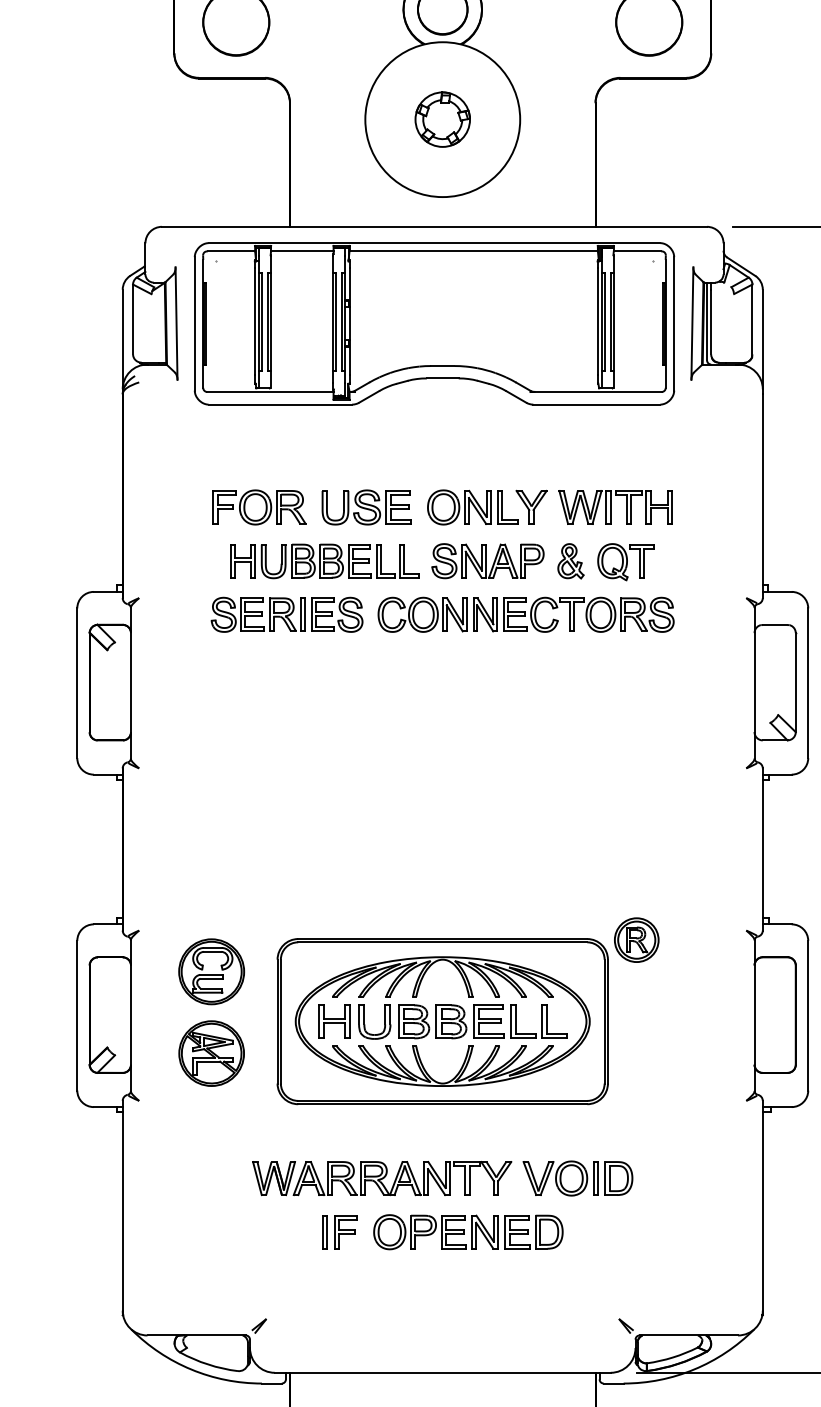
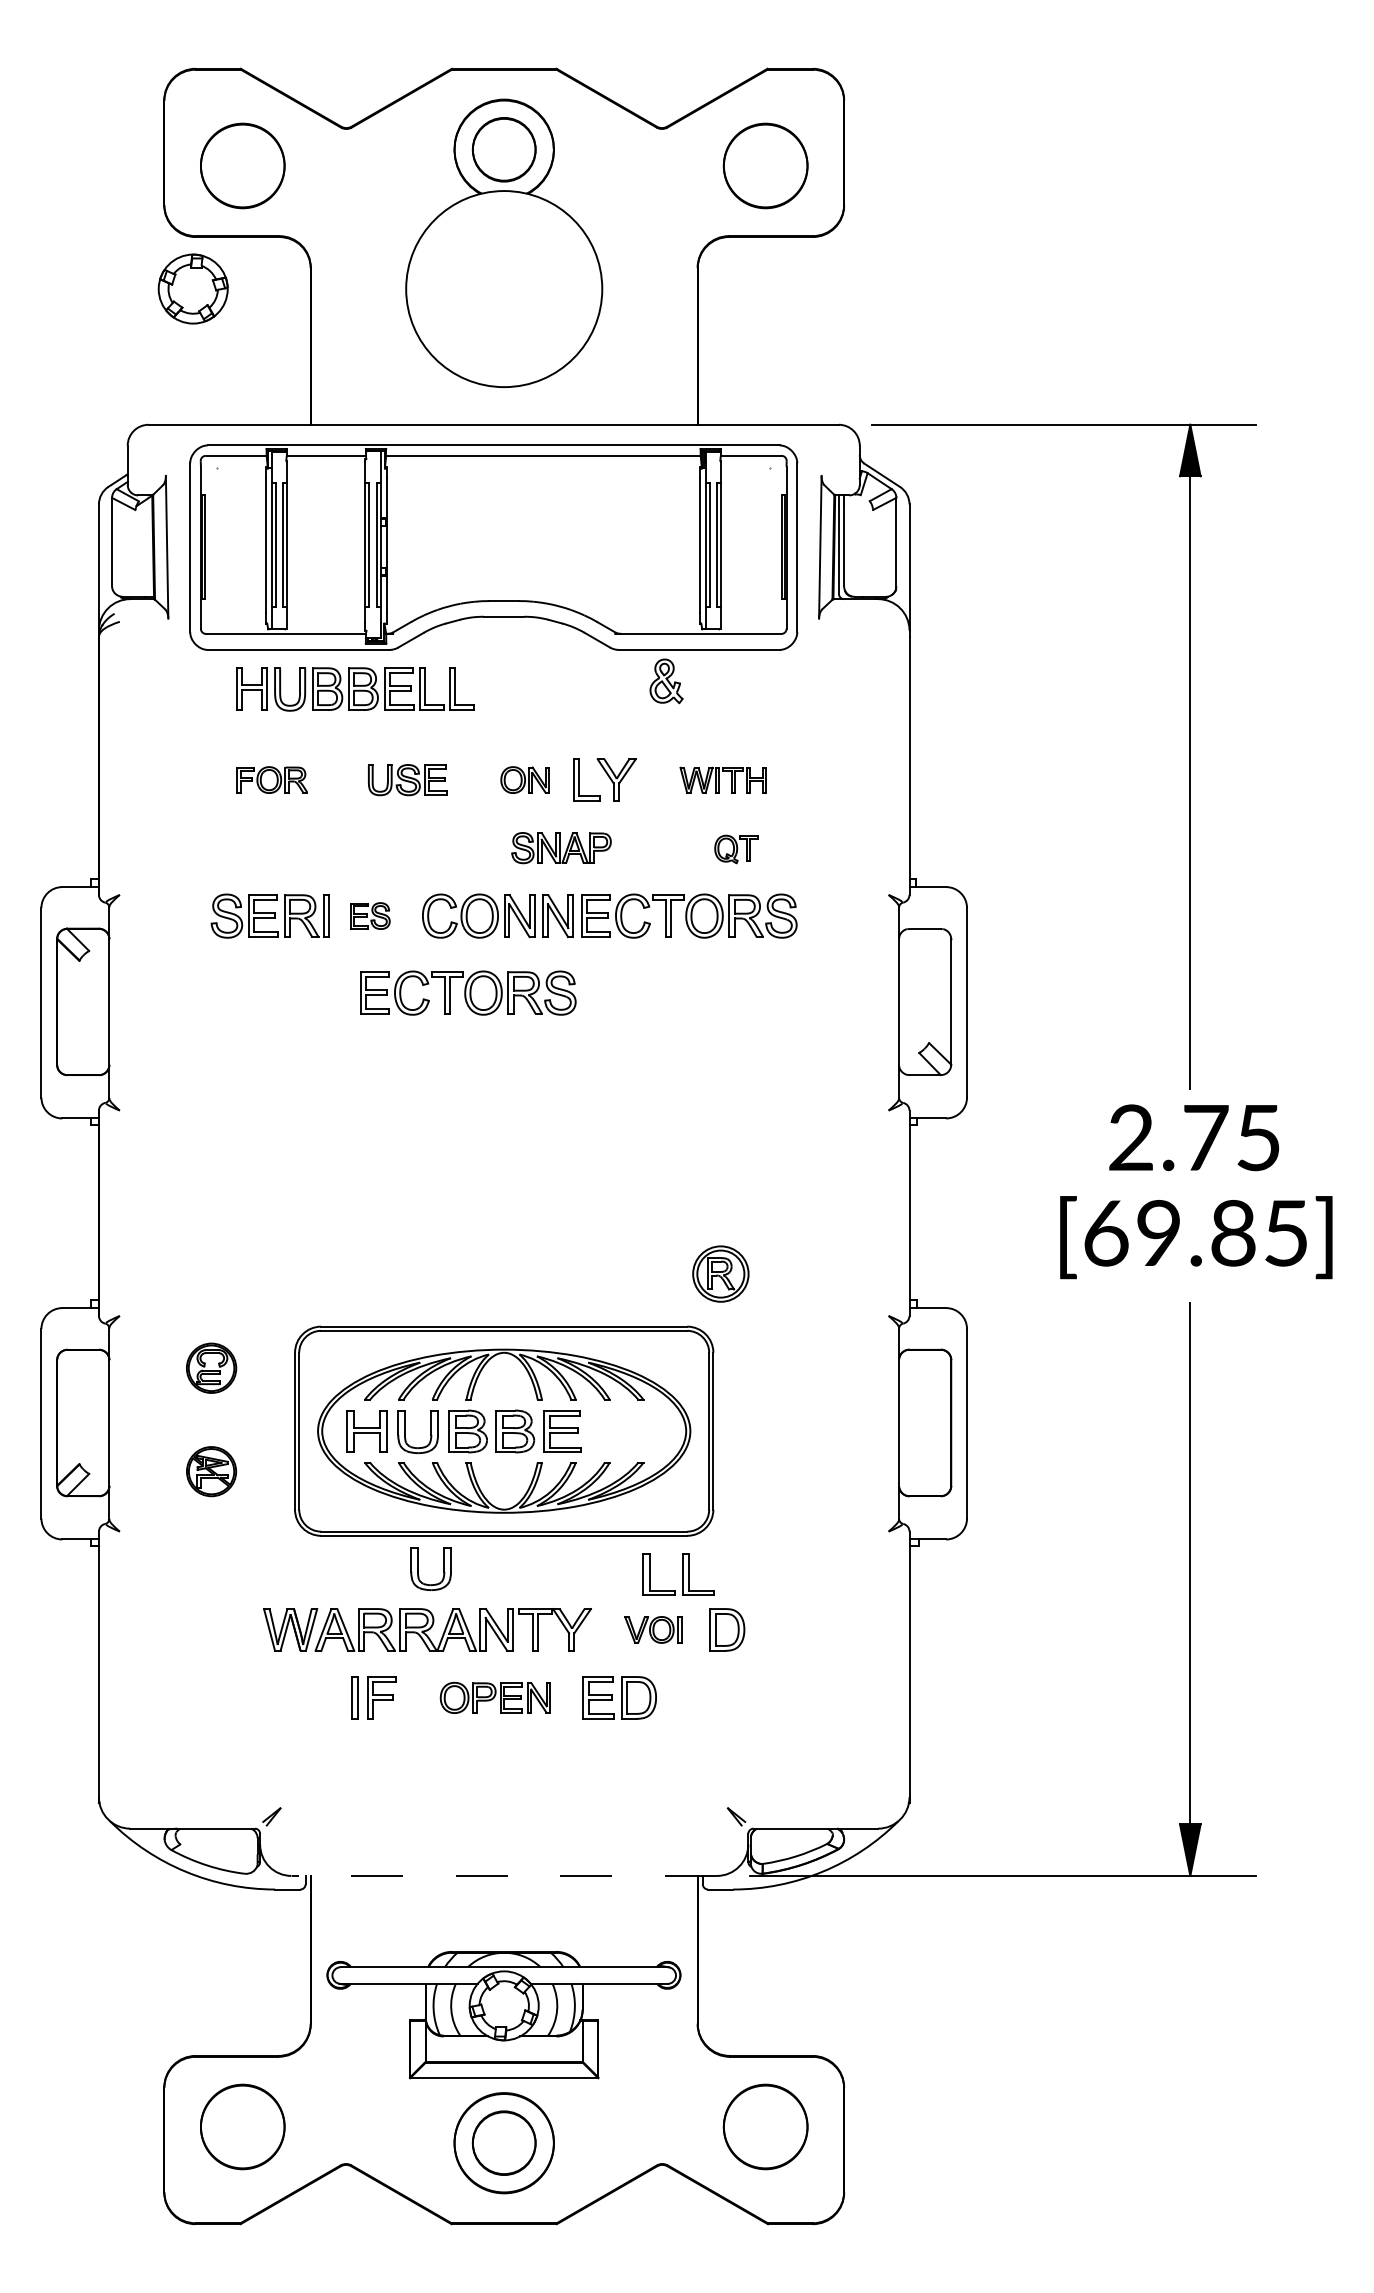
part: (442, 119) -> (192, 288), moved
part: (259, 506) -> (272, 779), size x0.6
part: (366, 506) -> (407, 779), size x0.7
part: (458, 506) -> (524, 779), size x0.6
part: (615, 507) -> (723, 780), size x0.6
part: (487, 560) -> (561, 847), size x0.7
part: (325, 561) -> (355, 689), moved
part: (570, 561) -> (666, 681), moved
part: (626, 562) -> (736, 849), size x0.6
part: (337, 614) -> (370, 915), size x0.6
part: (414, 675) -> (468, 992), added
part: (636, 939) -> (720, 1273), moved
part: (211, 972) -> (211, 1368), size x0.6
part: (538, 1021) -> (678, 1574), moved
part: (211, 1053) -> (211, 1471), size x0.6
part: (375, 1130) -> (418, 1568), added
part: (560, 1178) -> (653, 1629), size x0.6
part: (435, 1231) -> (495, 1697), size x0.7
line: (442, 1372) -> (504, 1875), solid -> dashed

